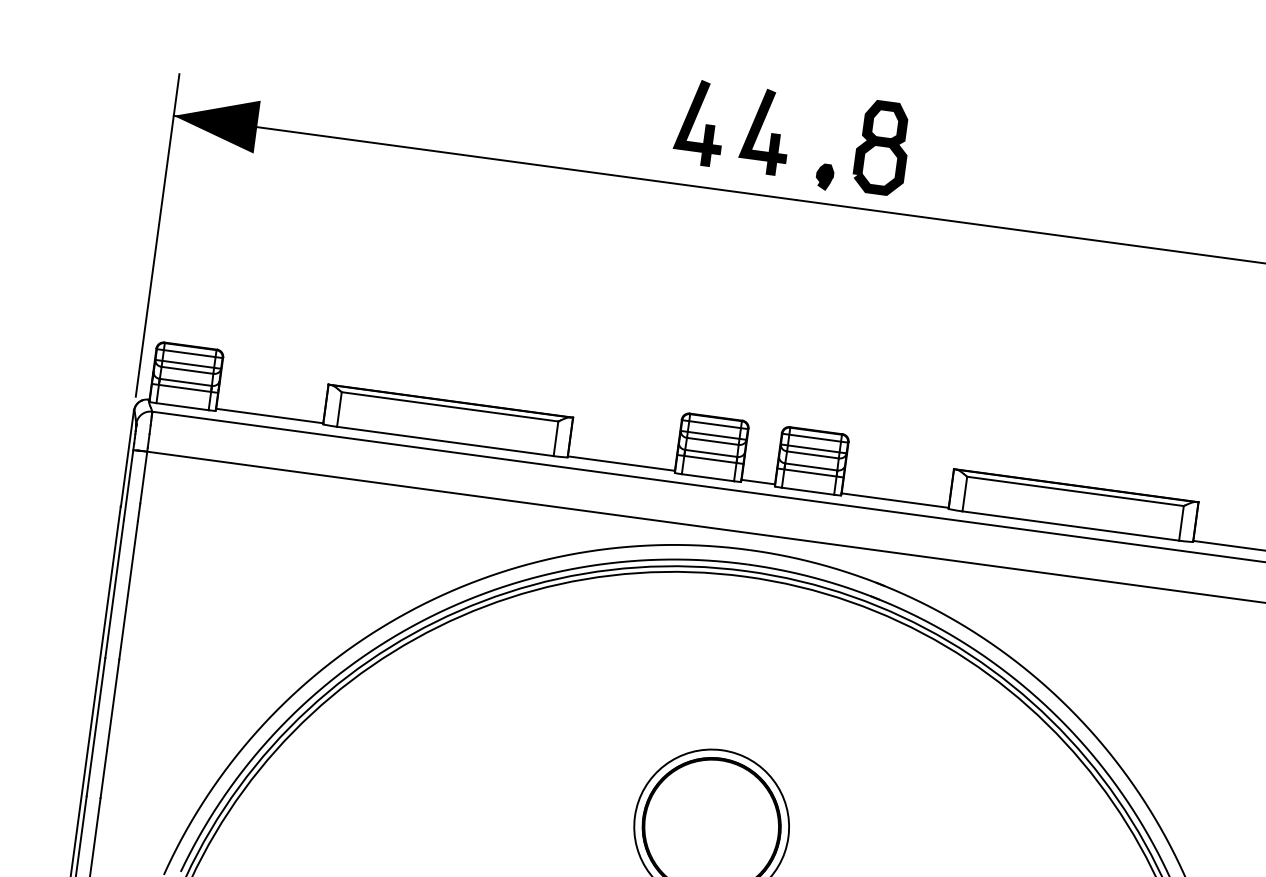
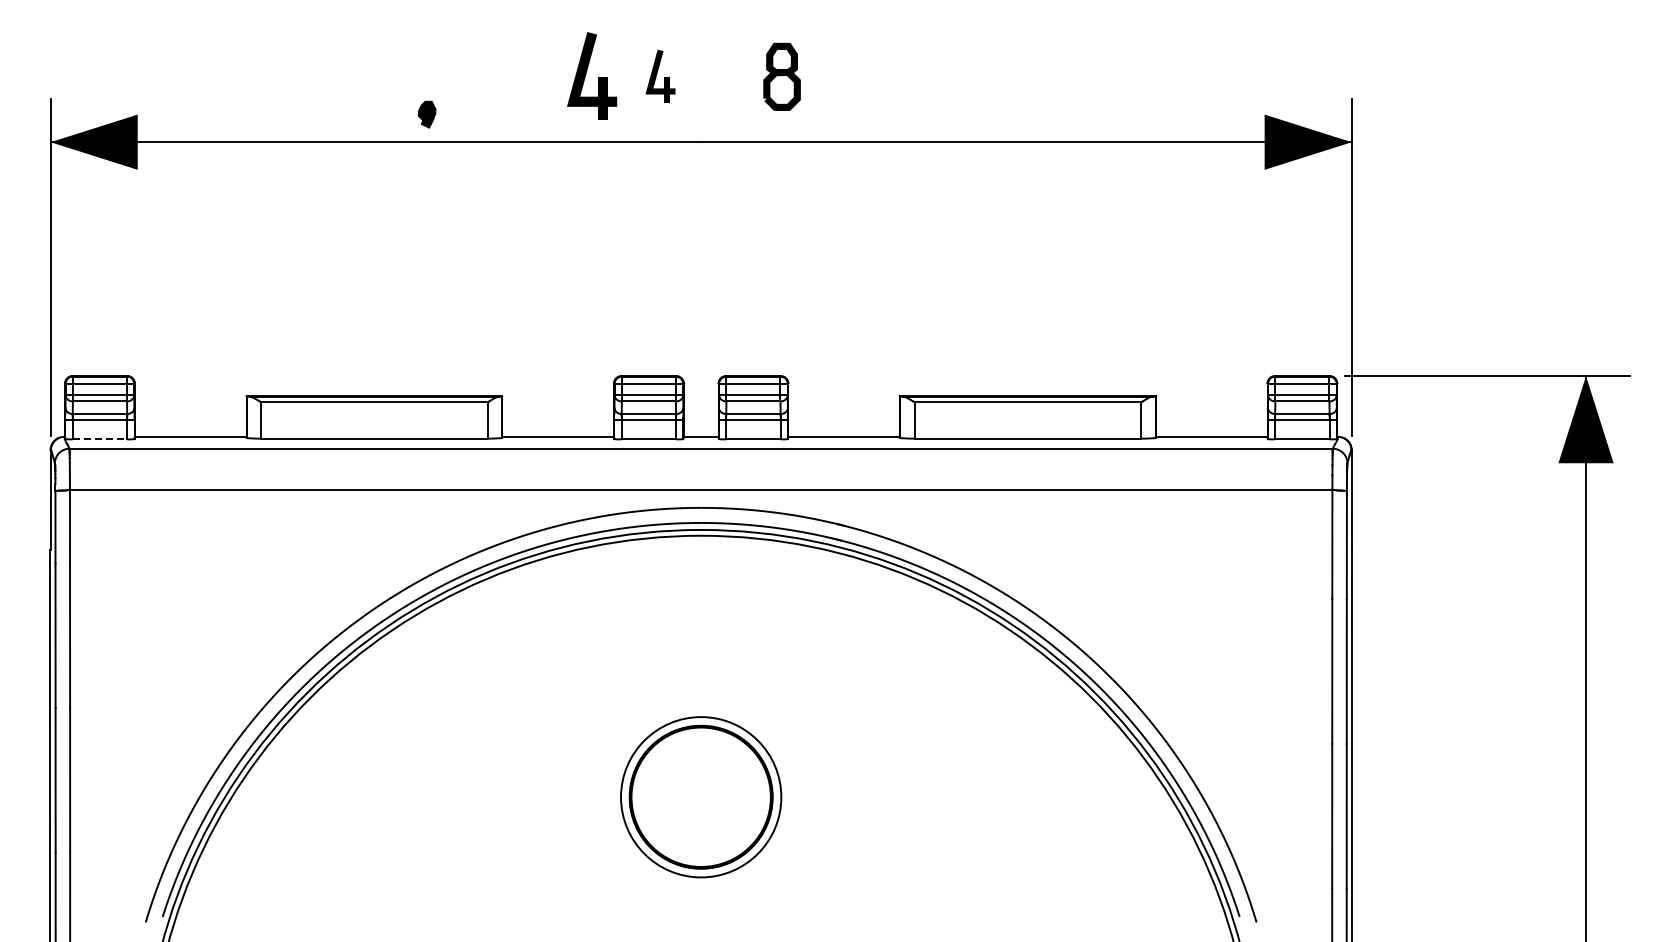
part: (766, 130) -> (660, 75), size x0.6
part: (881, 147) -> (781, 76), size x0.7
part: (825, 176) -> (427, 114), moved
line: (183, 406) -> (100, 439), solid -> dashed

